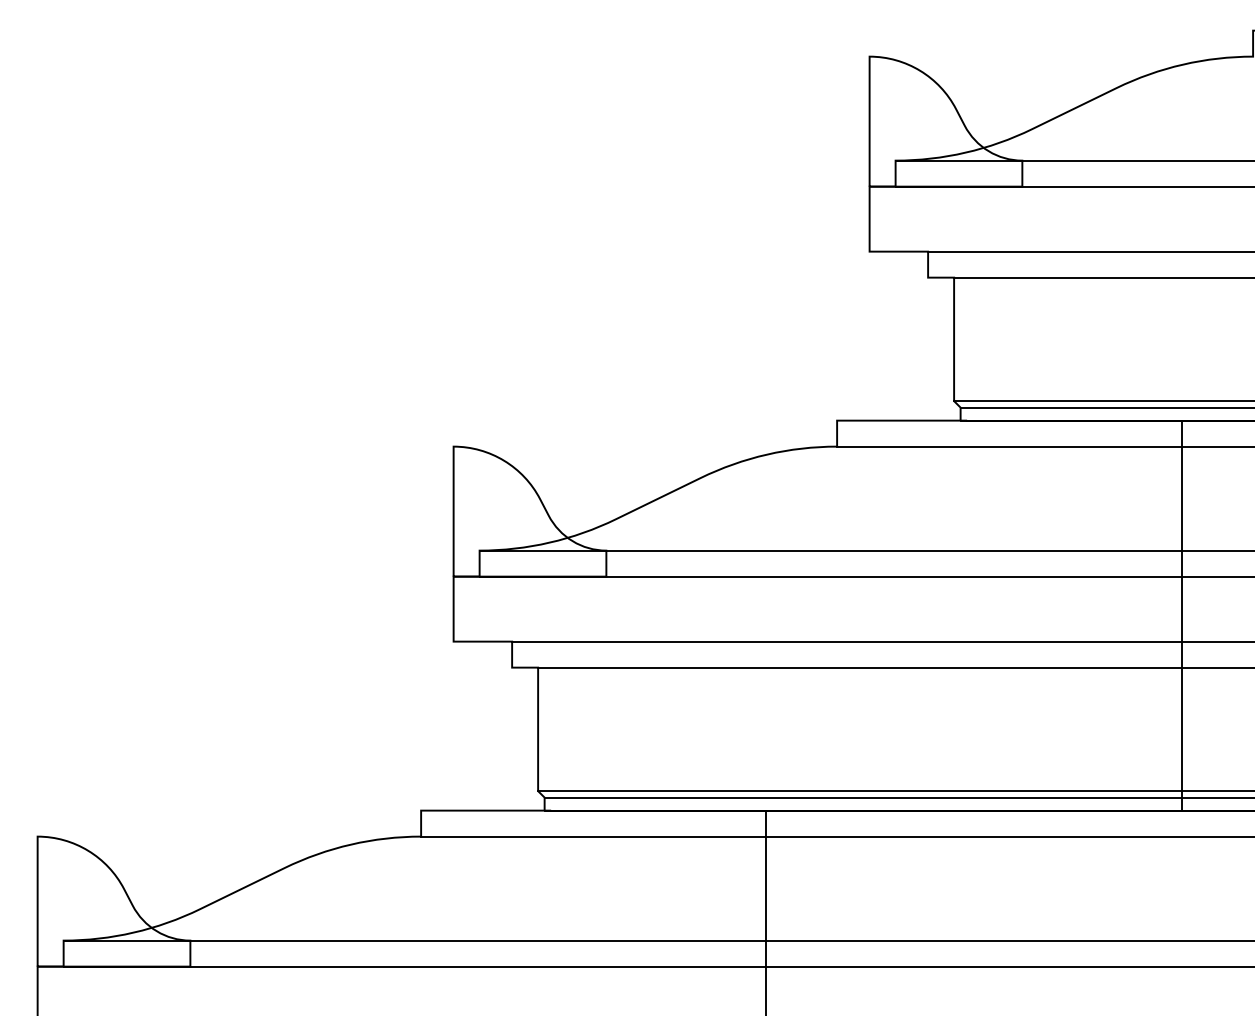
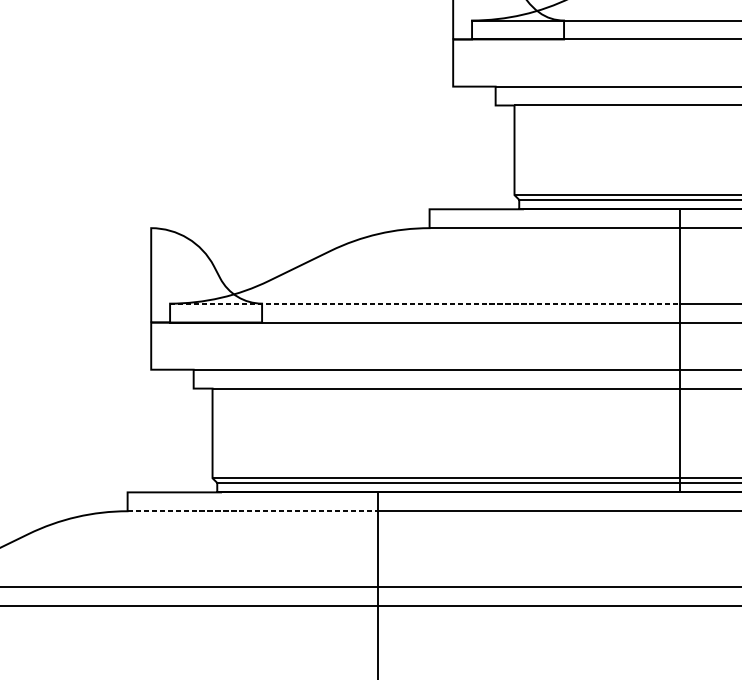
line: (830, 550) -> (424, 303), solid -> dashed
line: (593, 836) -> (252, 511), solid -> dashed

